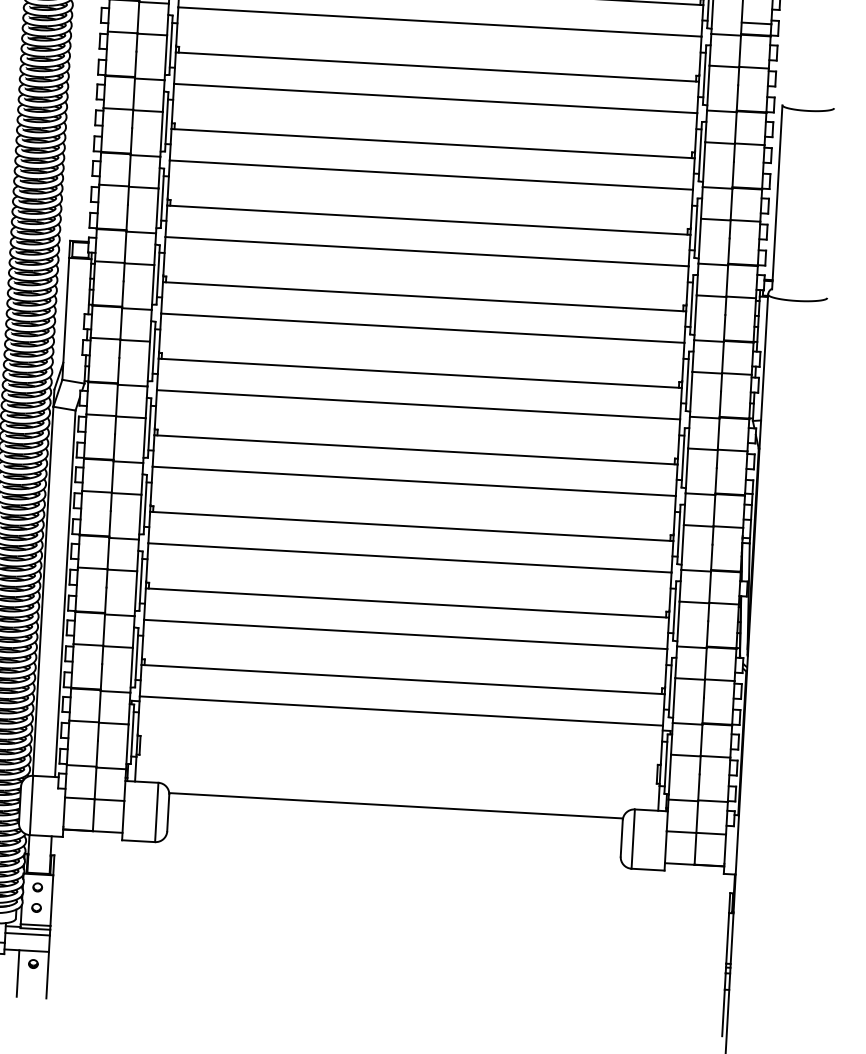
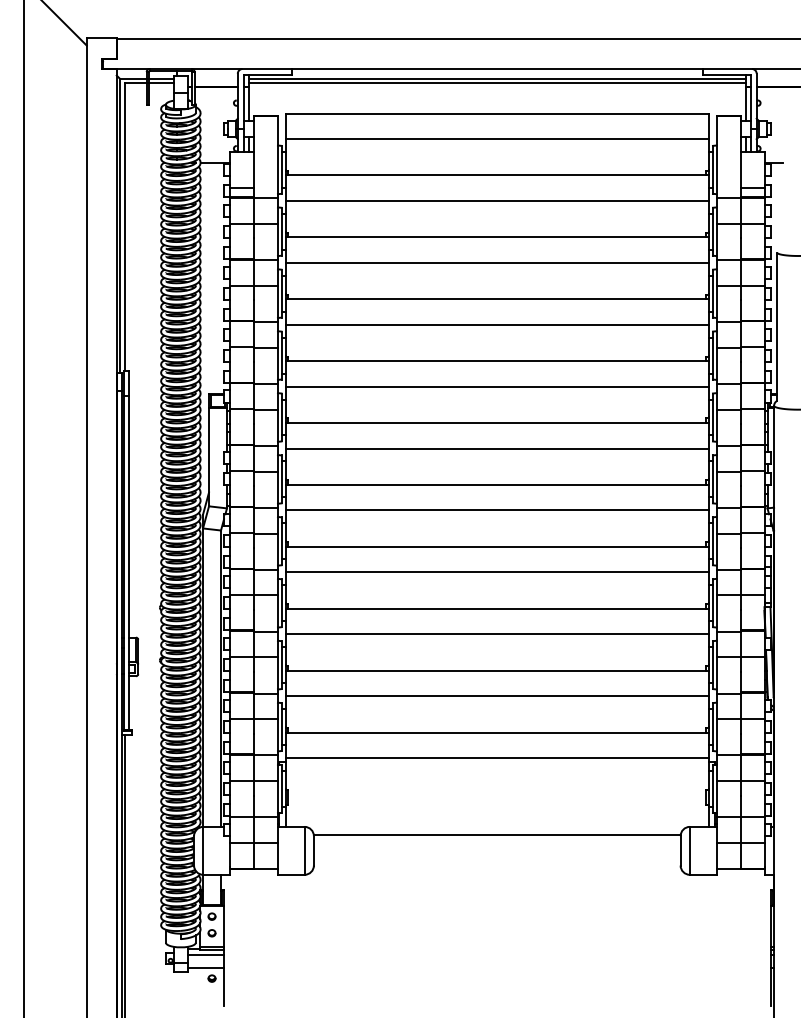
line: (18, 973) -> (200, 986), removed

